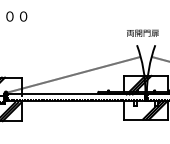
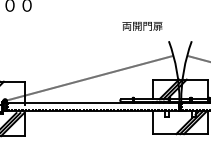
text: (142, 32) -> (141, 25), moved

